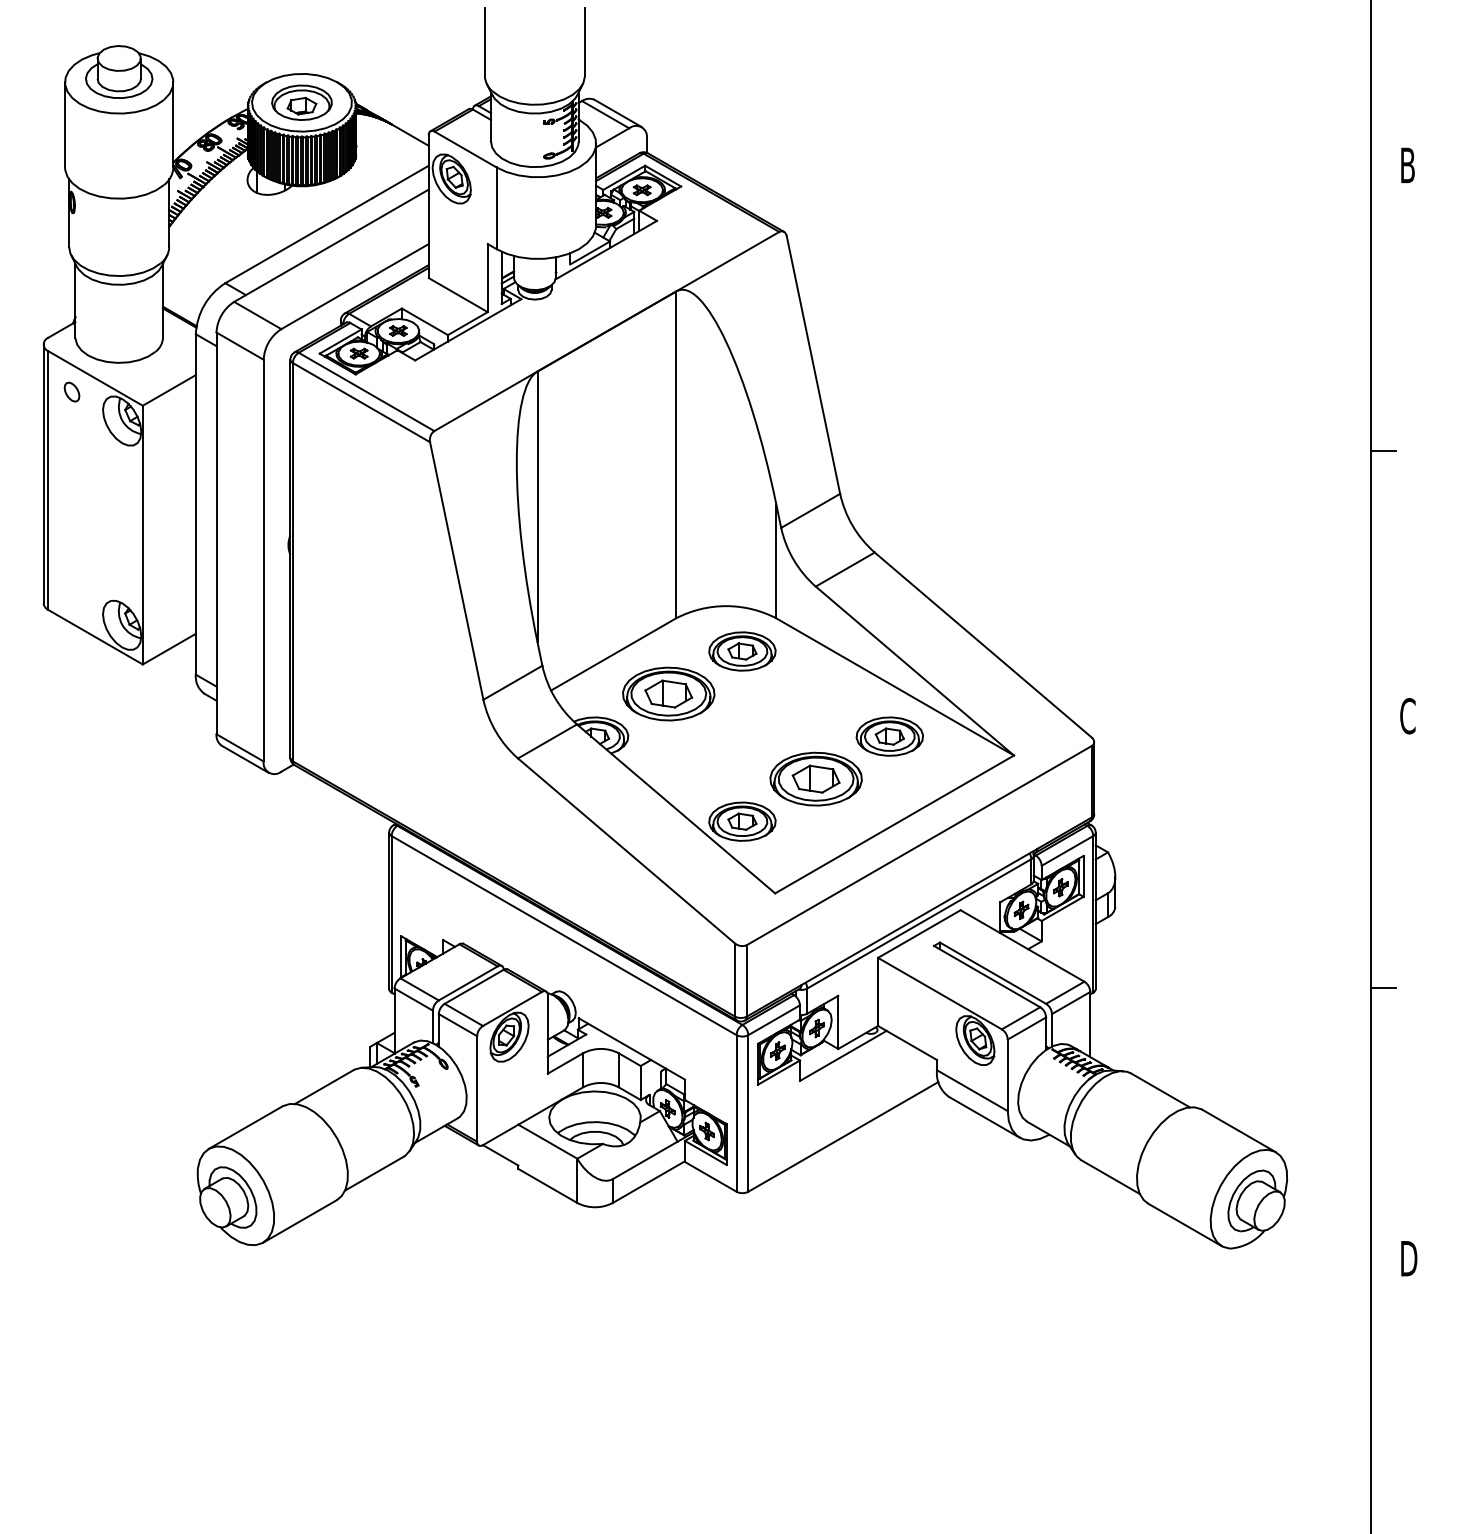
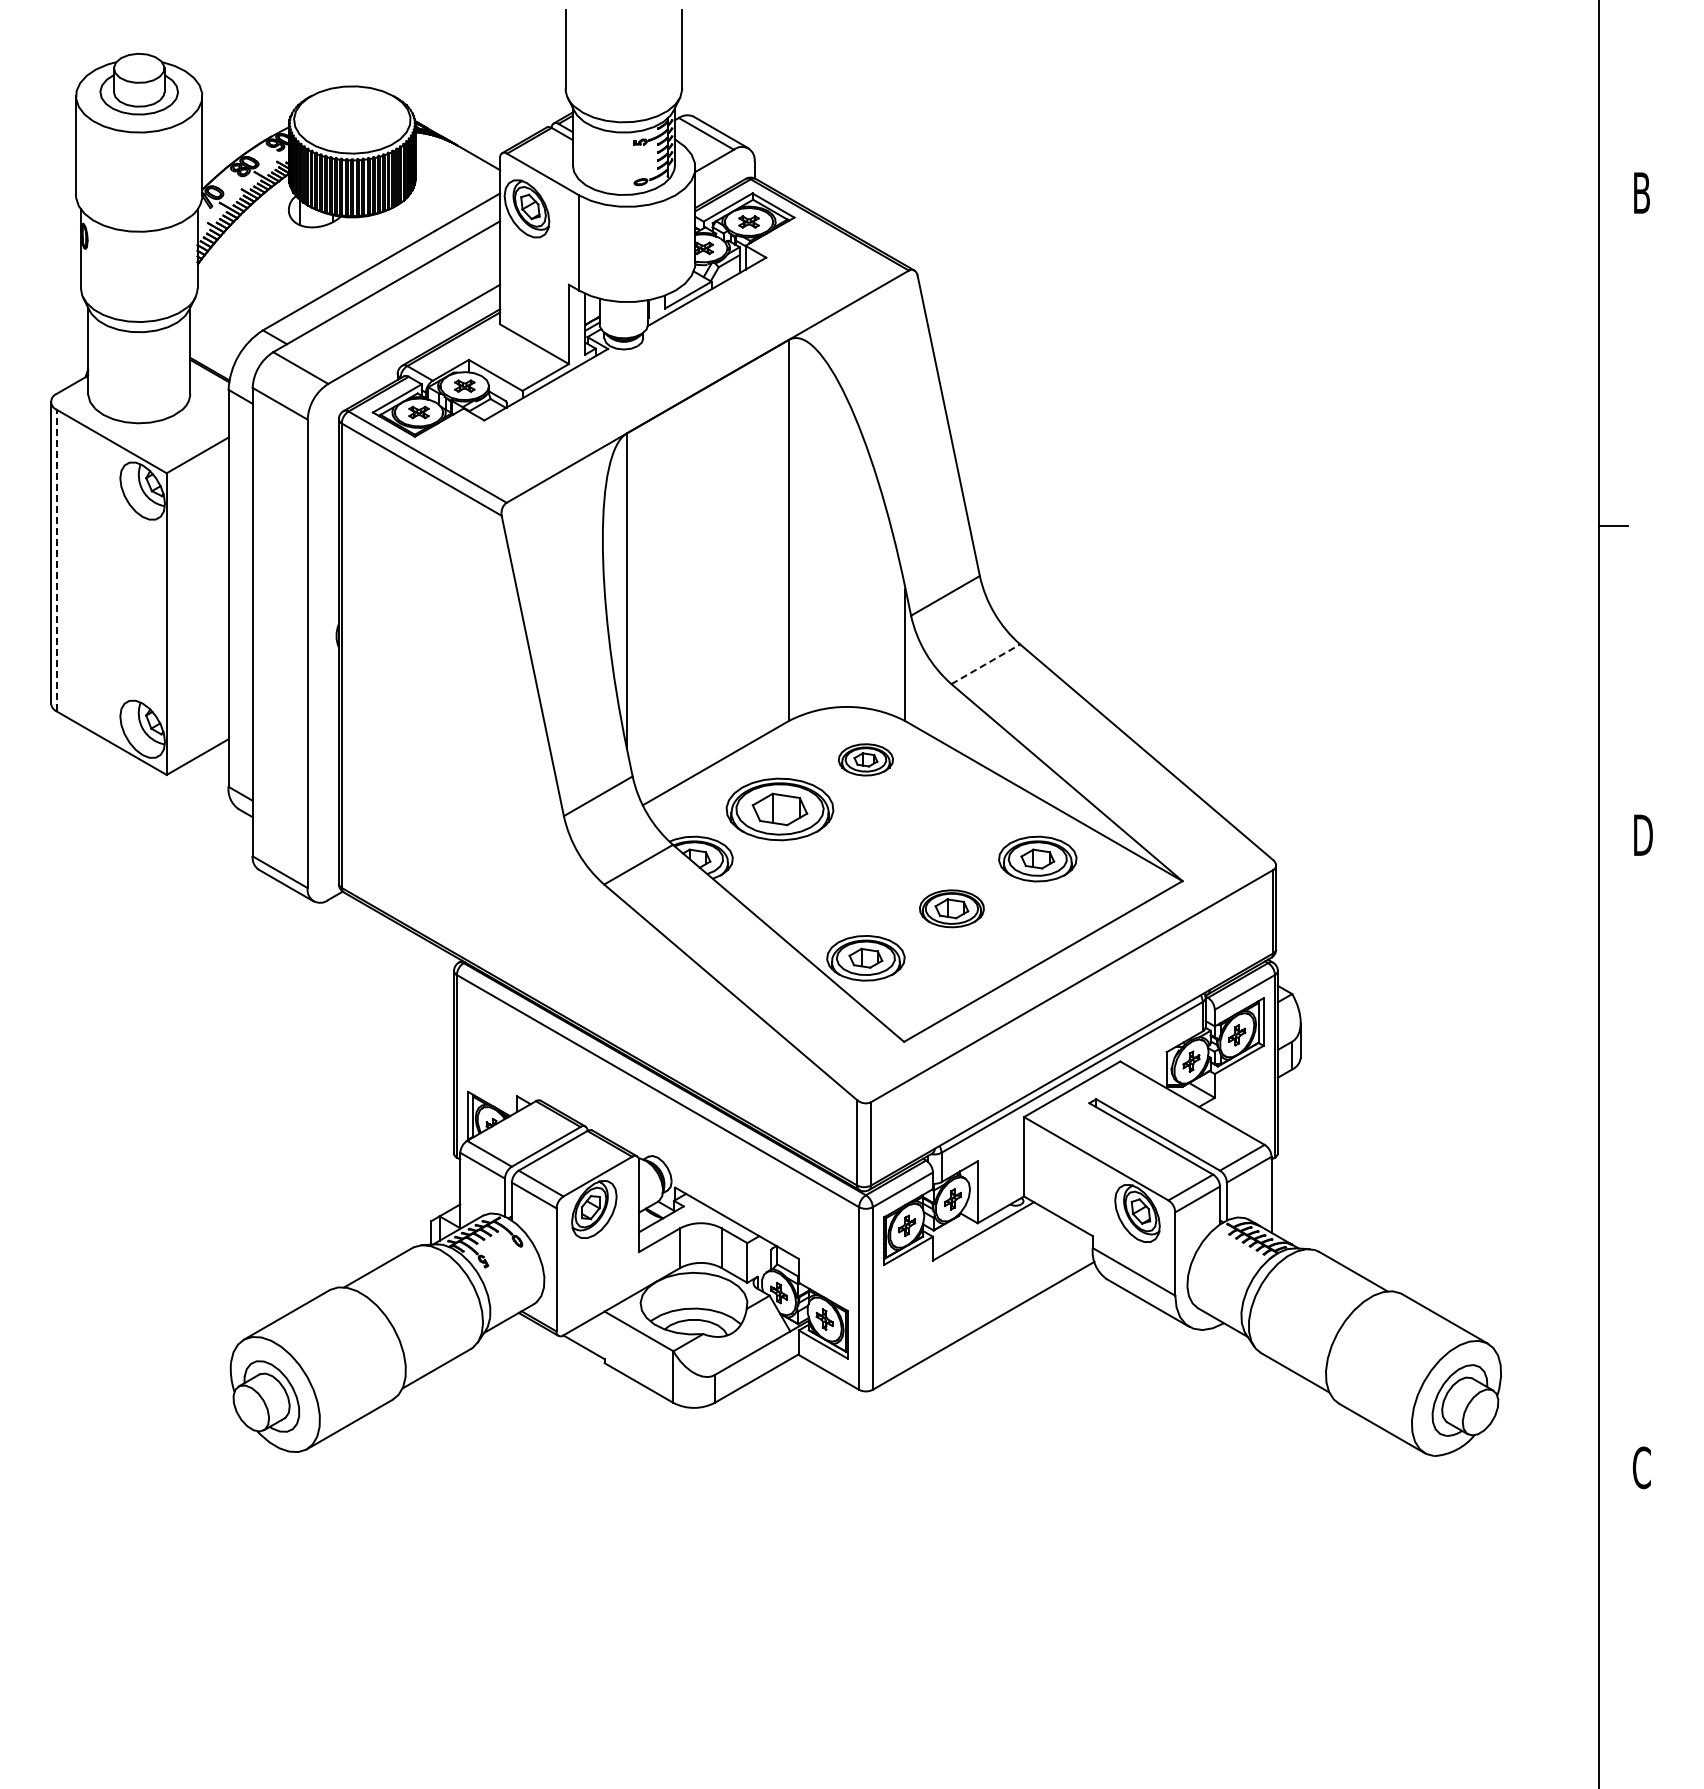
part: (301, 102) -> (351, 119), removed
part: (71, 392) -> (83, 457), removed
line: (48, 480) -> (56, 560), solid -> dashed
line: (844, 569) -> (985, 664), solid -> dashed
part: (742, 651) -> (865, 759), size x0.7
text: (1408, 716) -> (1642, 835), C -> D
part: (815, 779) -> (951, 908), size x0.6
line: (1383, 988) -> (1613, 1152), removed
text: (1408, 1258) -> (1642, 1467), D -> C

